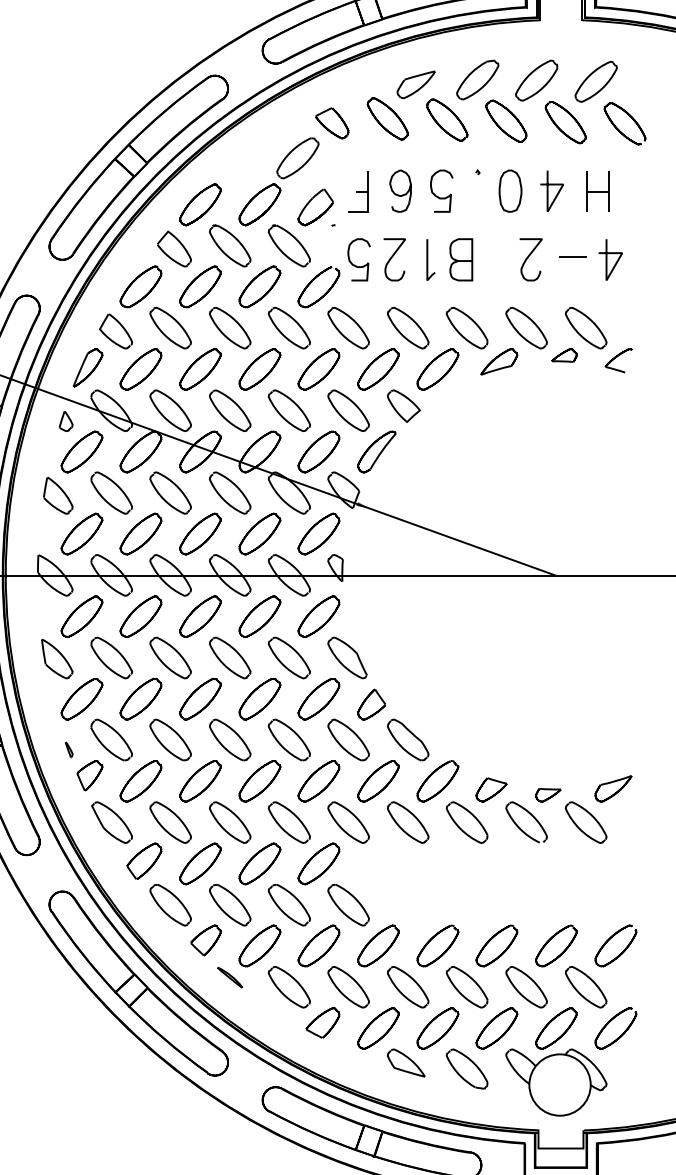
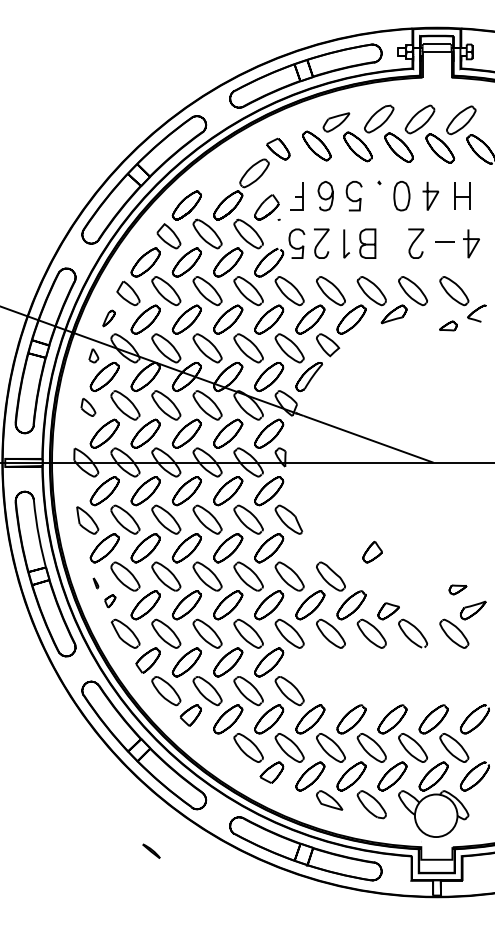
part: (564, 354) -> (448, 325), moved
part: (87, 367) -> (108, 318), size x0.6
part: (58, 496) -> (88, 407), size x0.7
part: (371, 705) -> (372, 552), moved
part: (88, 775) -> (109, 601), size x0.6
part: (547, 794) -> (457, 589), moved
line: (230, 976) -> (151, 850), moved

